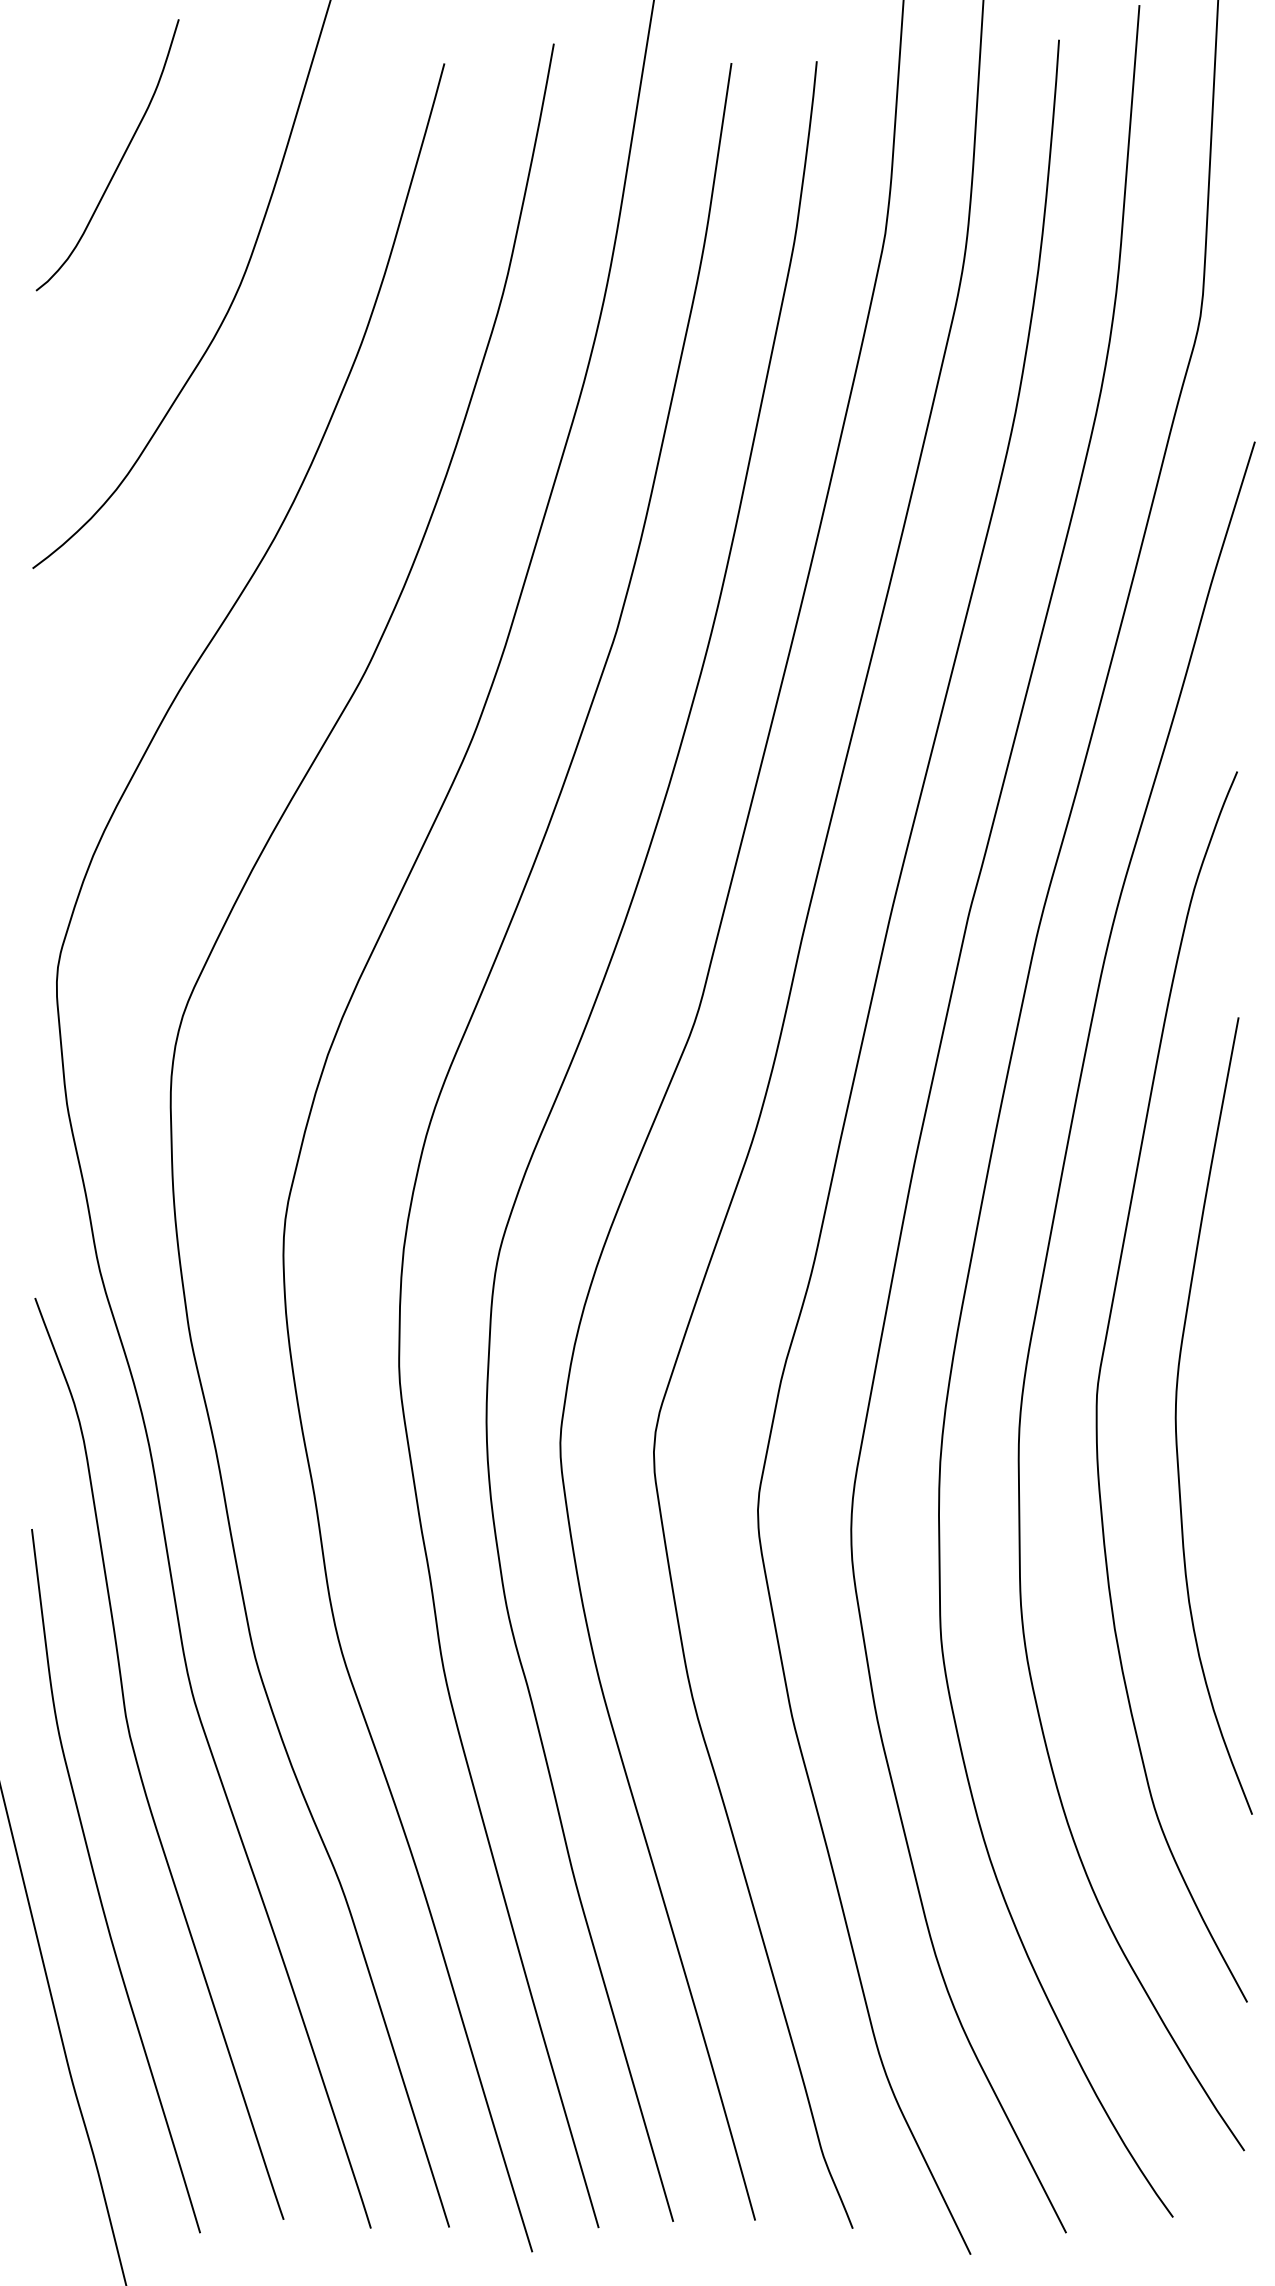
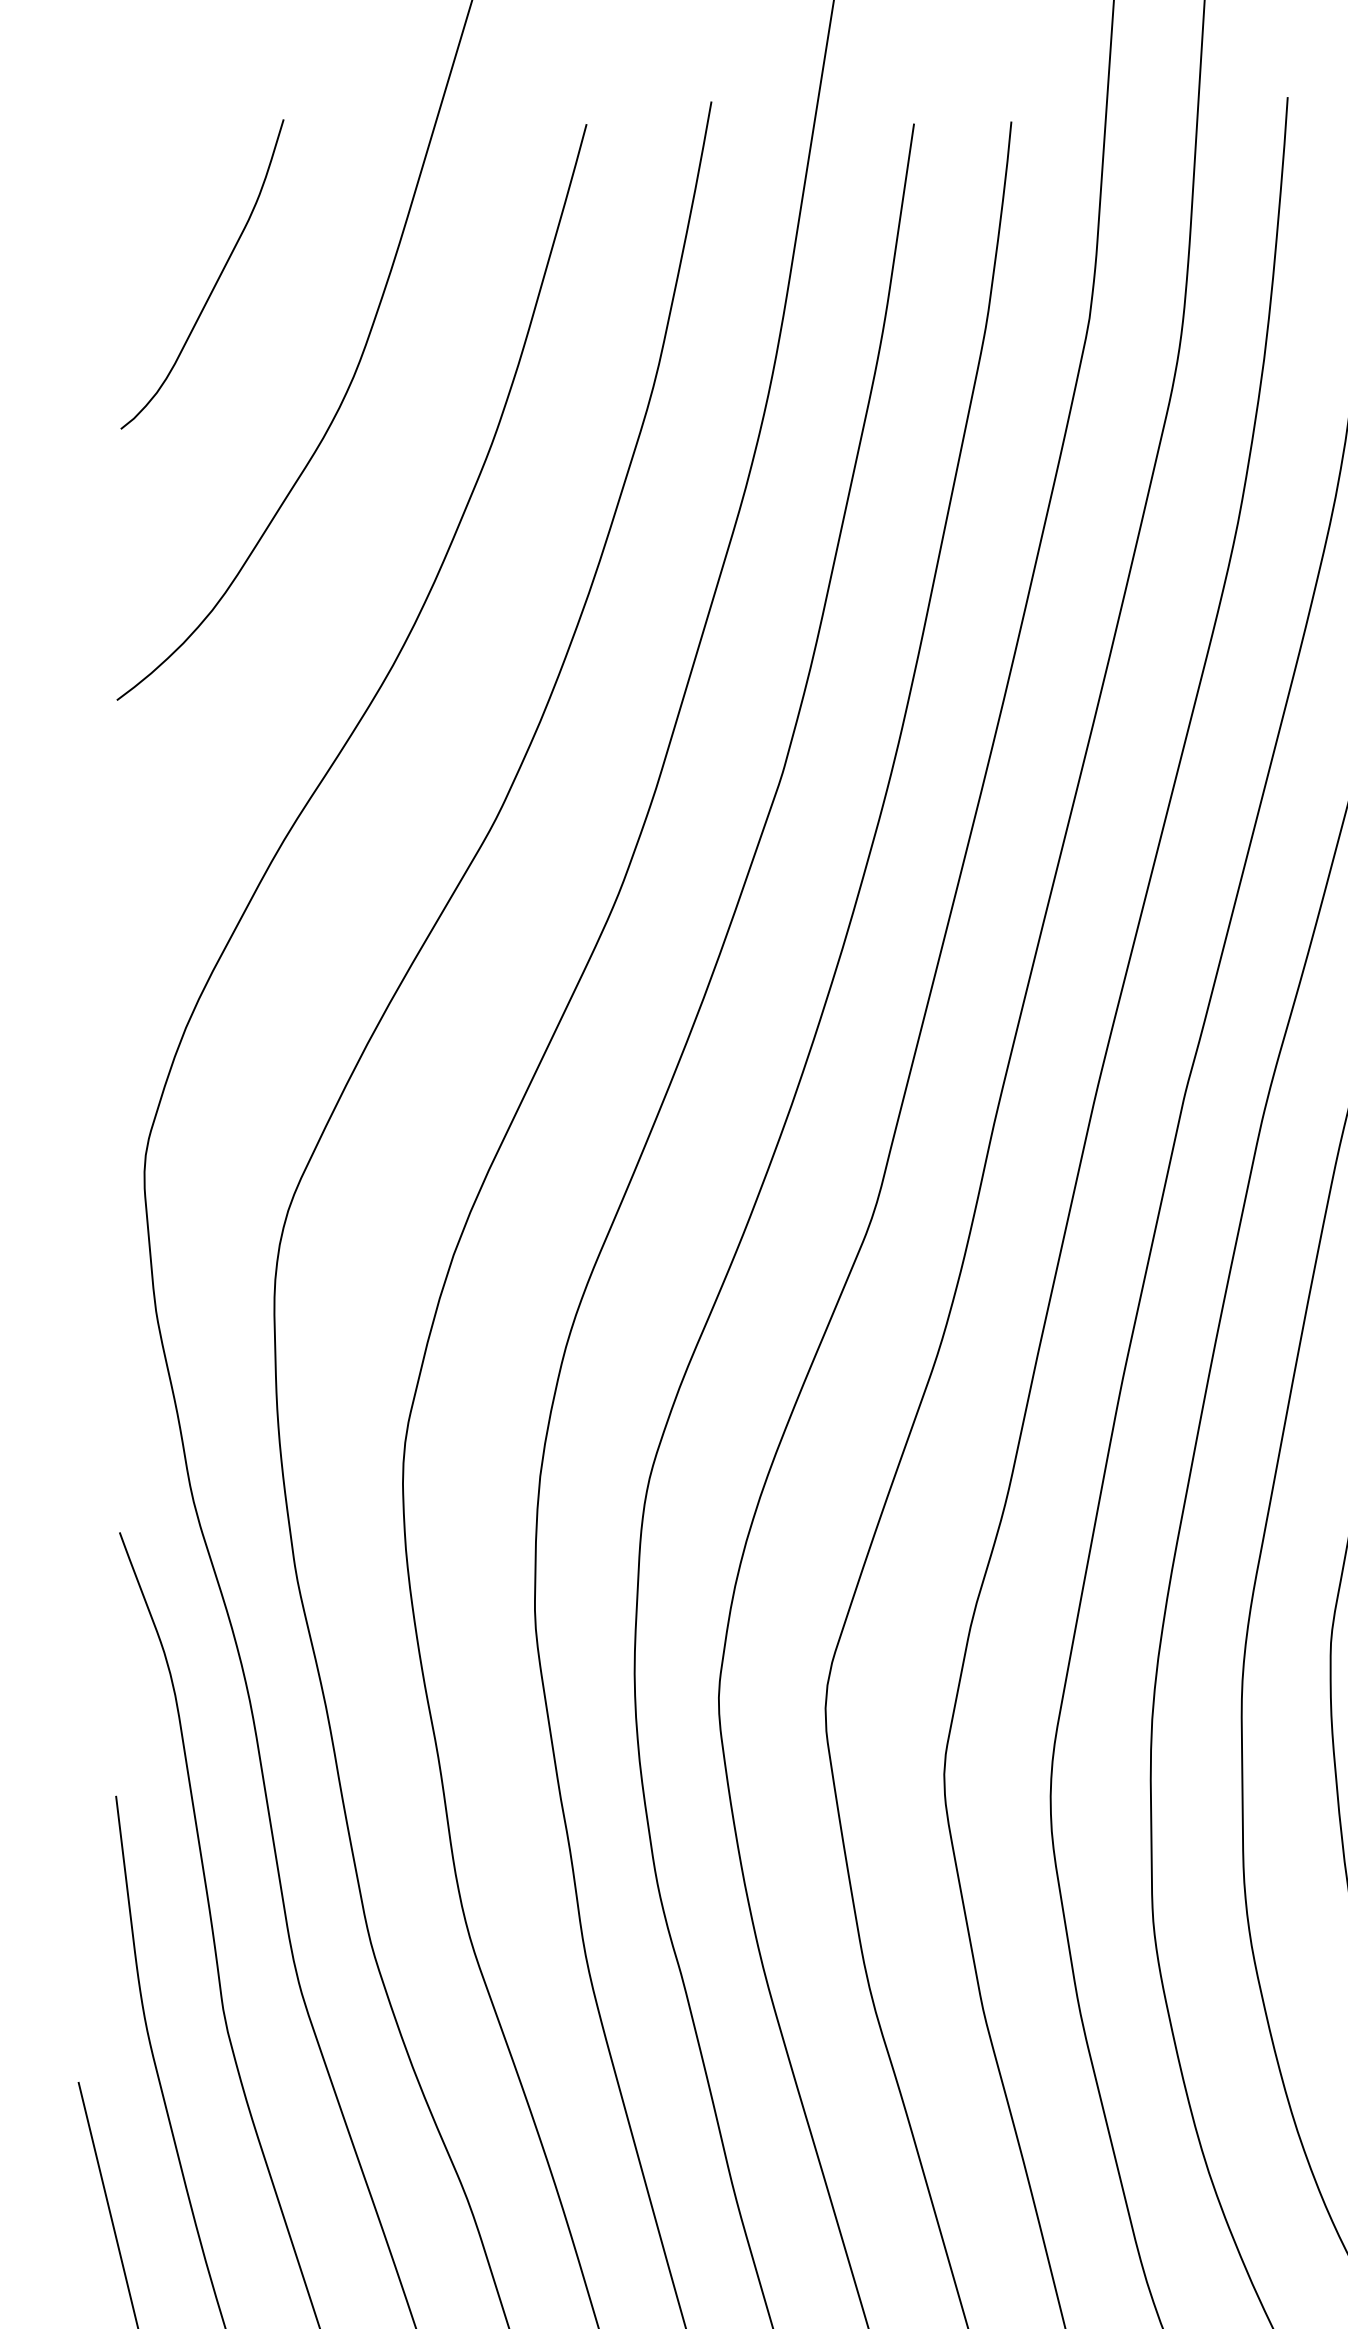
curve: (119, 161) -> (215, 281), moved

